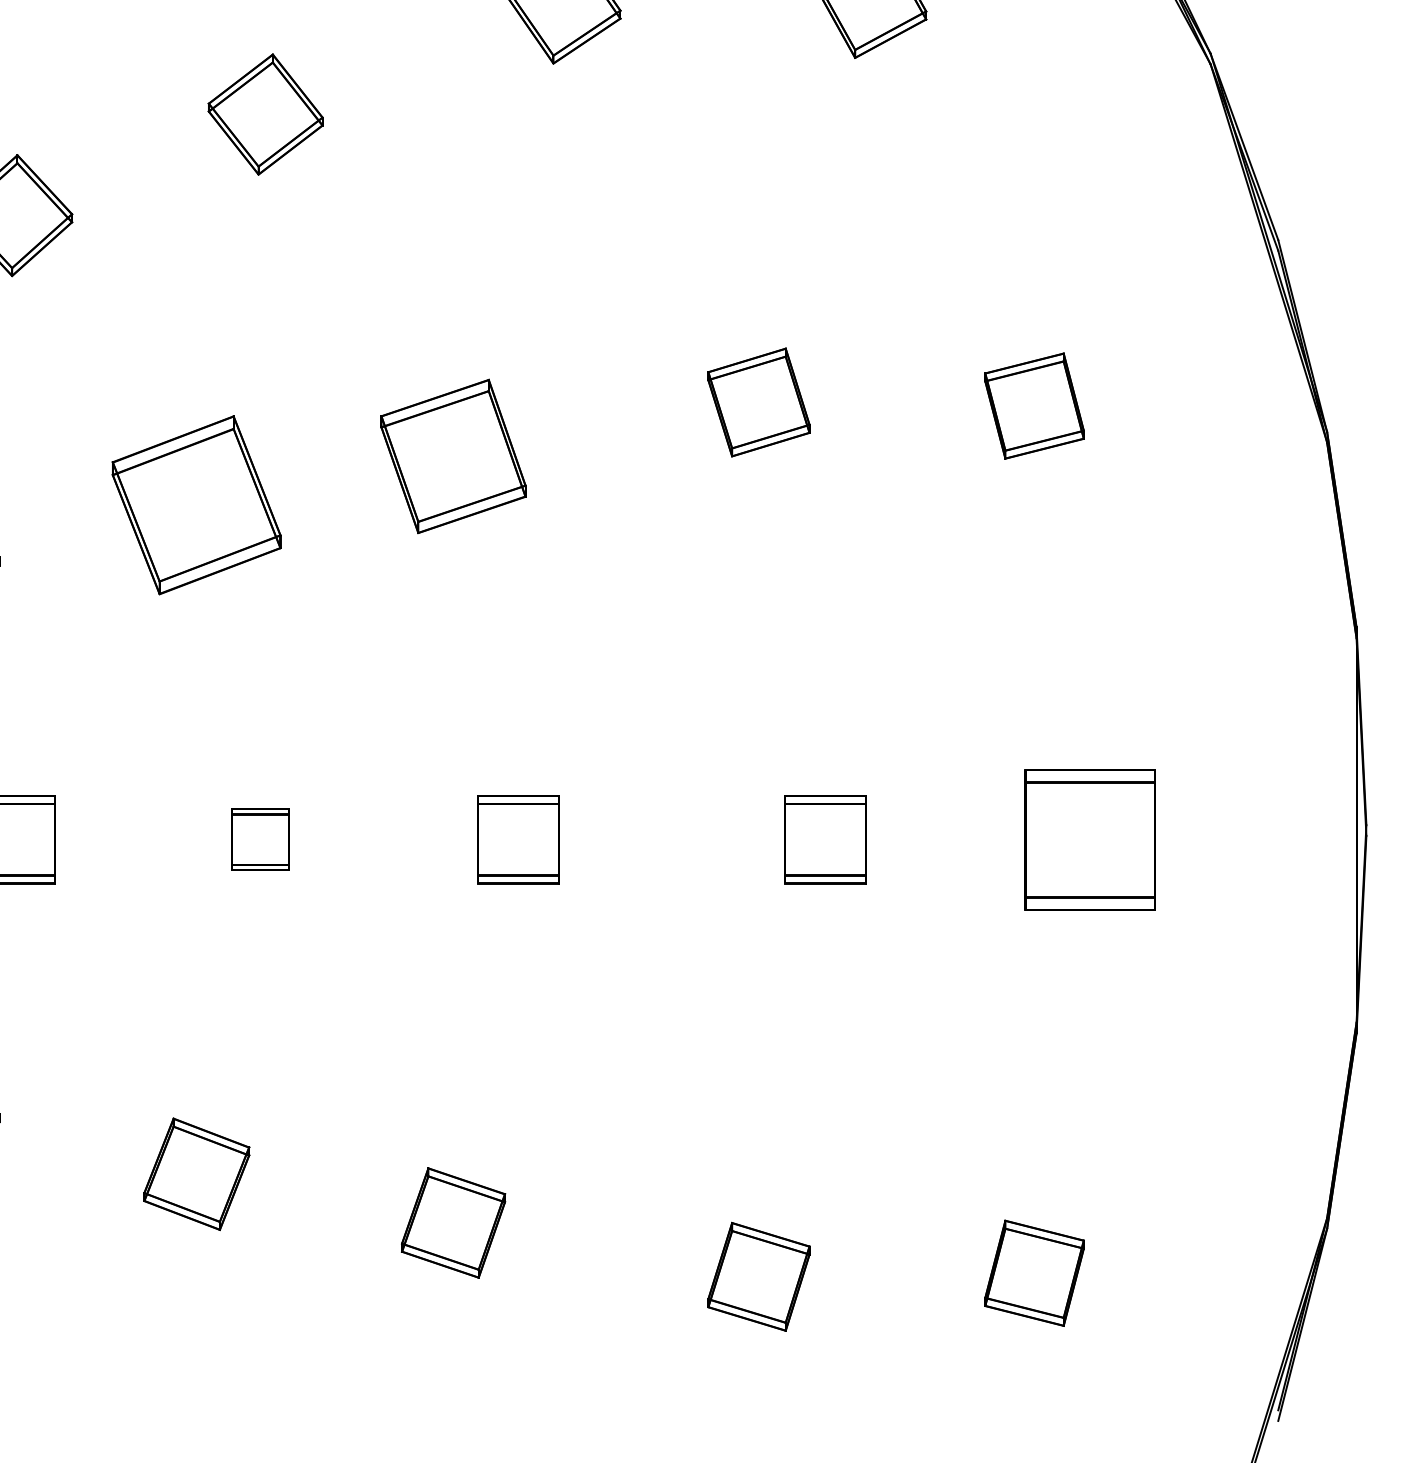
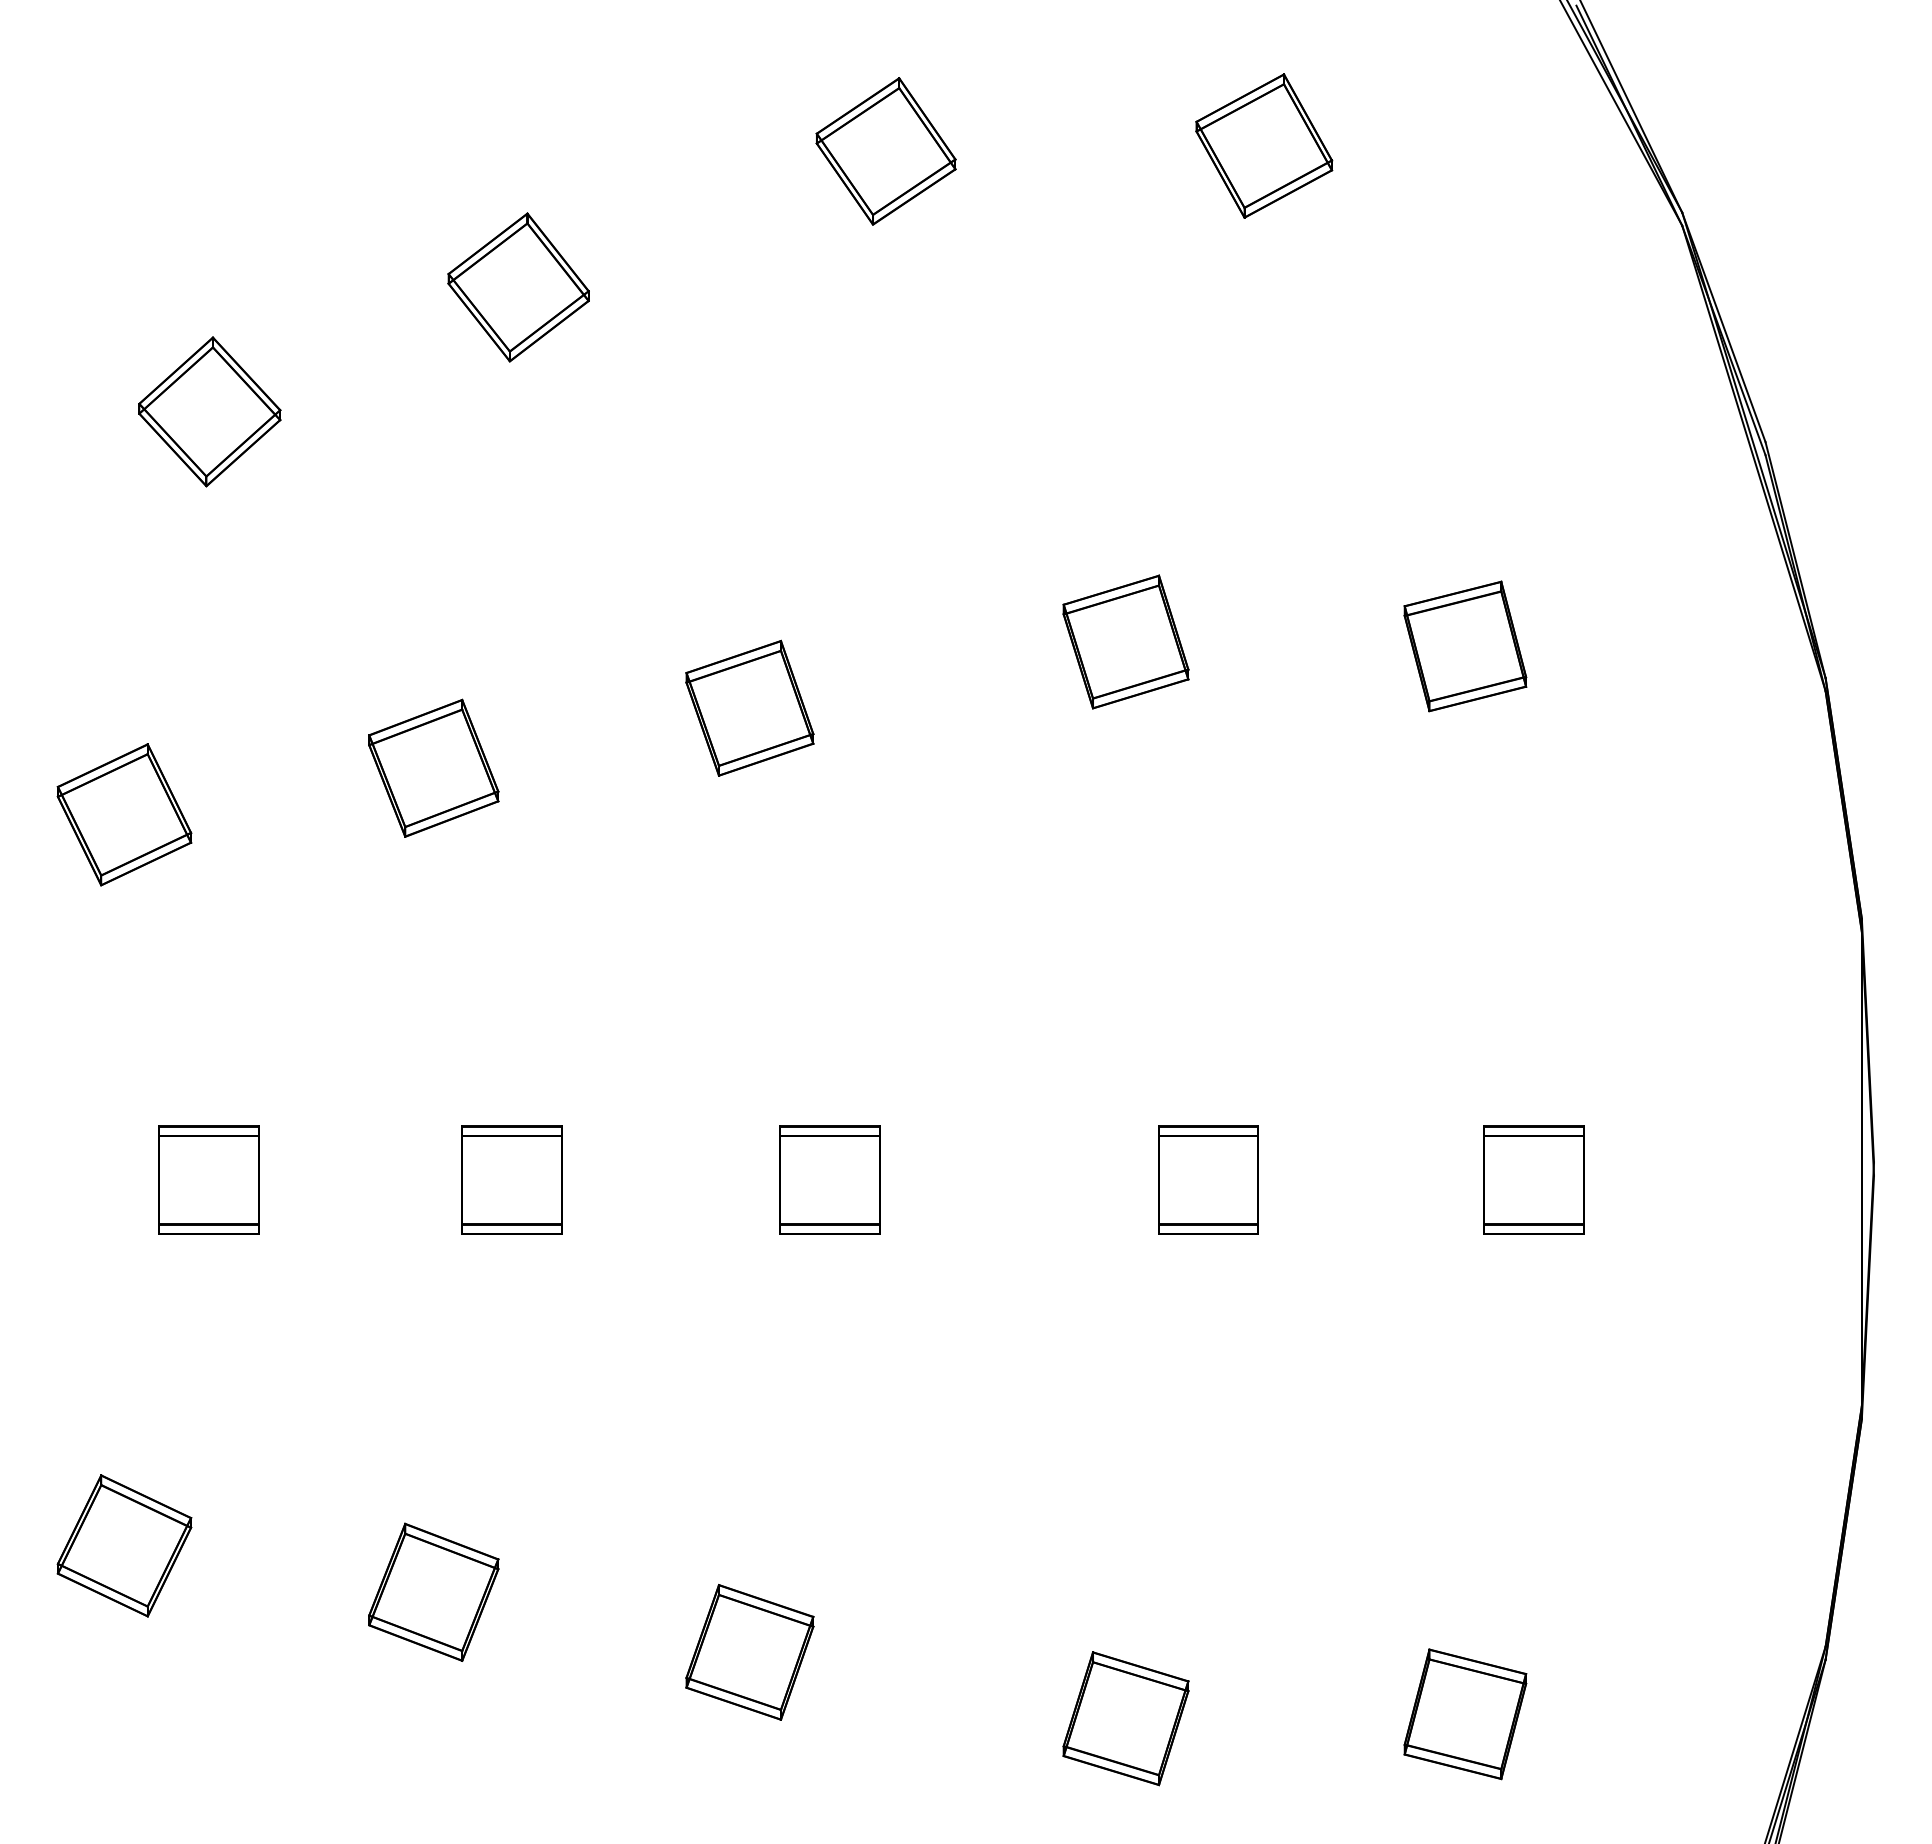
part: (453, 455) -> (749, 707), size x0.71
part: (196, 504) -> (433, 767), size x0.62
part: (259, 838) -> (511, 1179), size x1.43
part: (1089, 838) -> (1533, 1179), size x0.62

